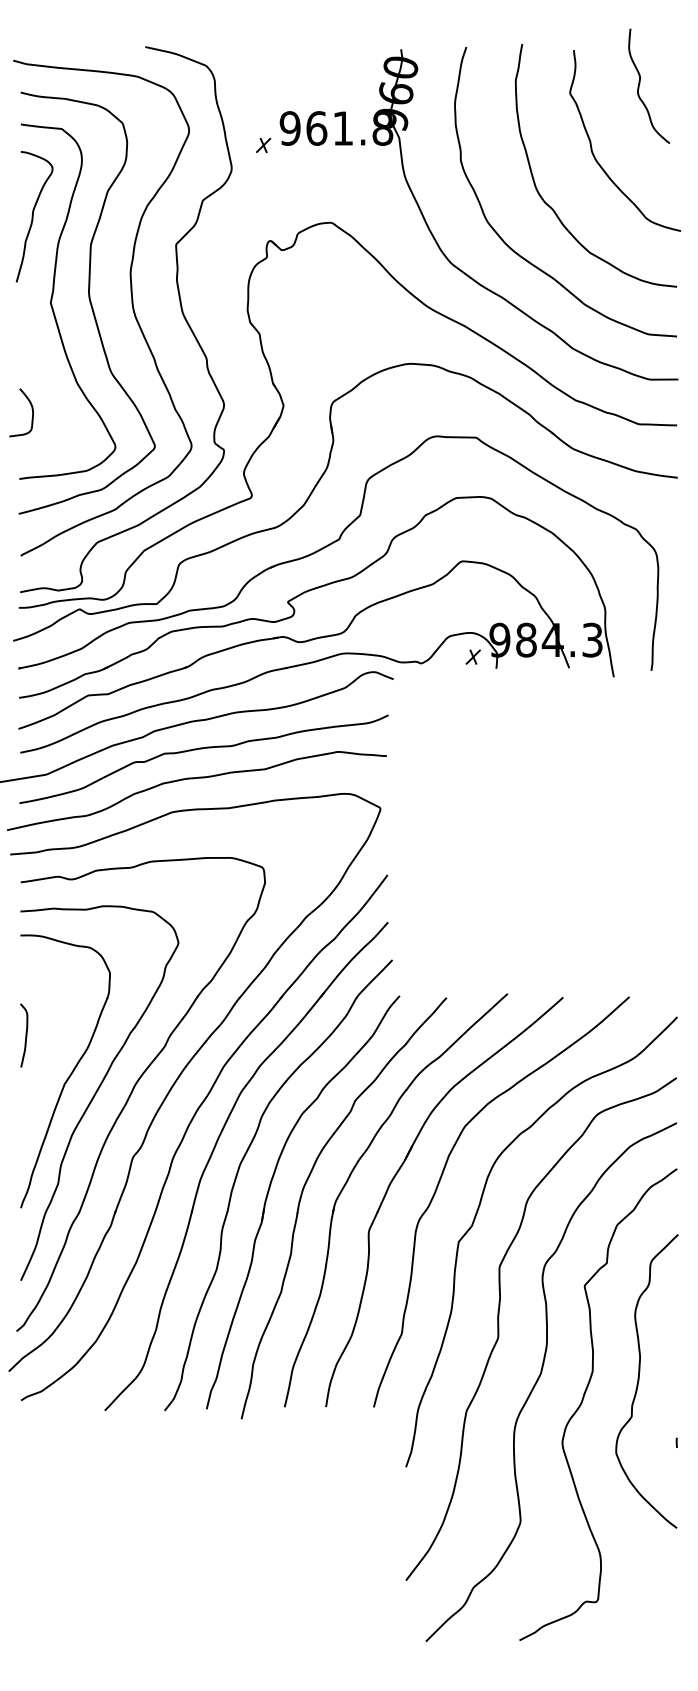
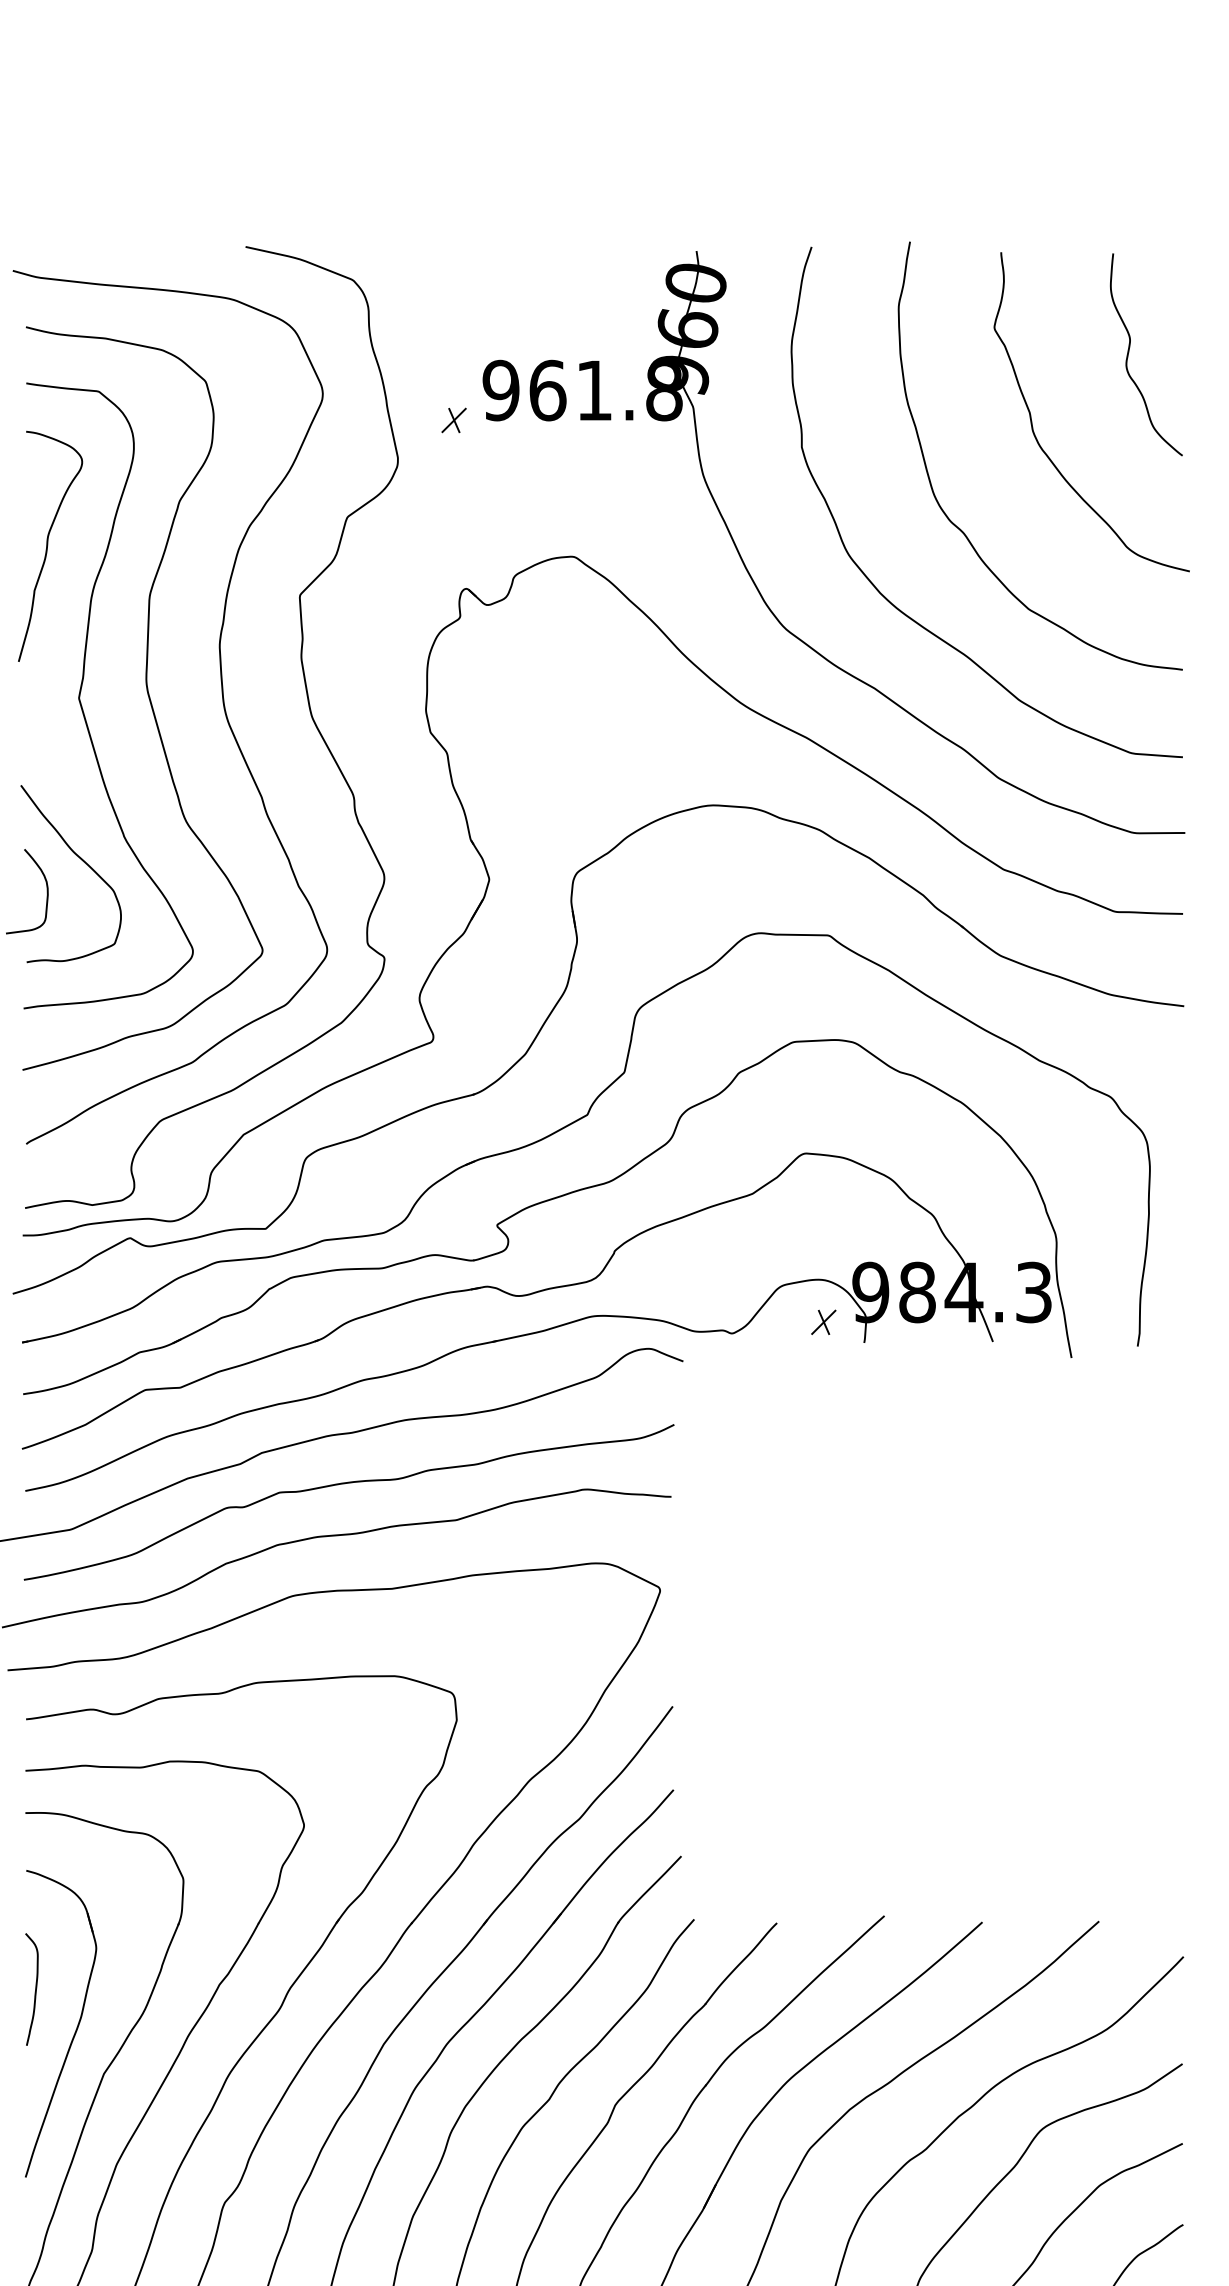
curve: (640, 83) -> (1130, 350), moved
curve: (50, 394) -> (78, 859), added
part: (48, 1057) -> (74, 2028), added

